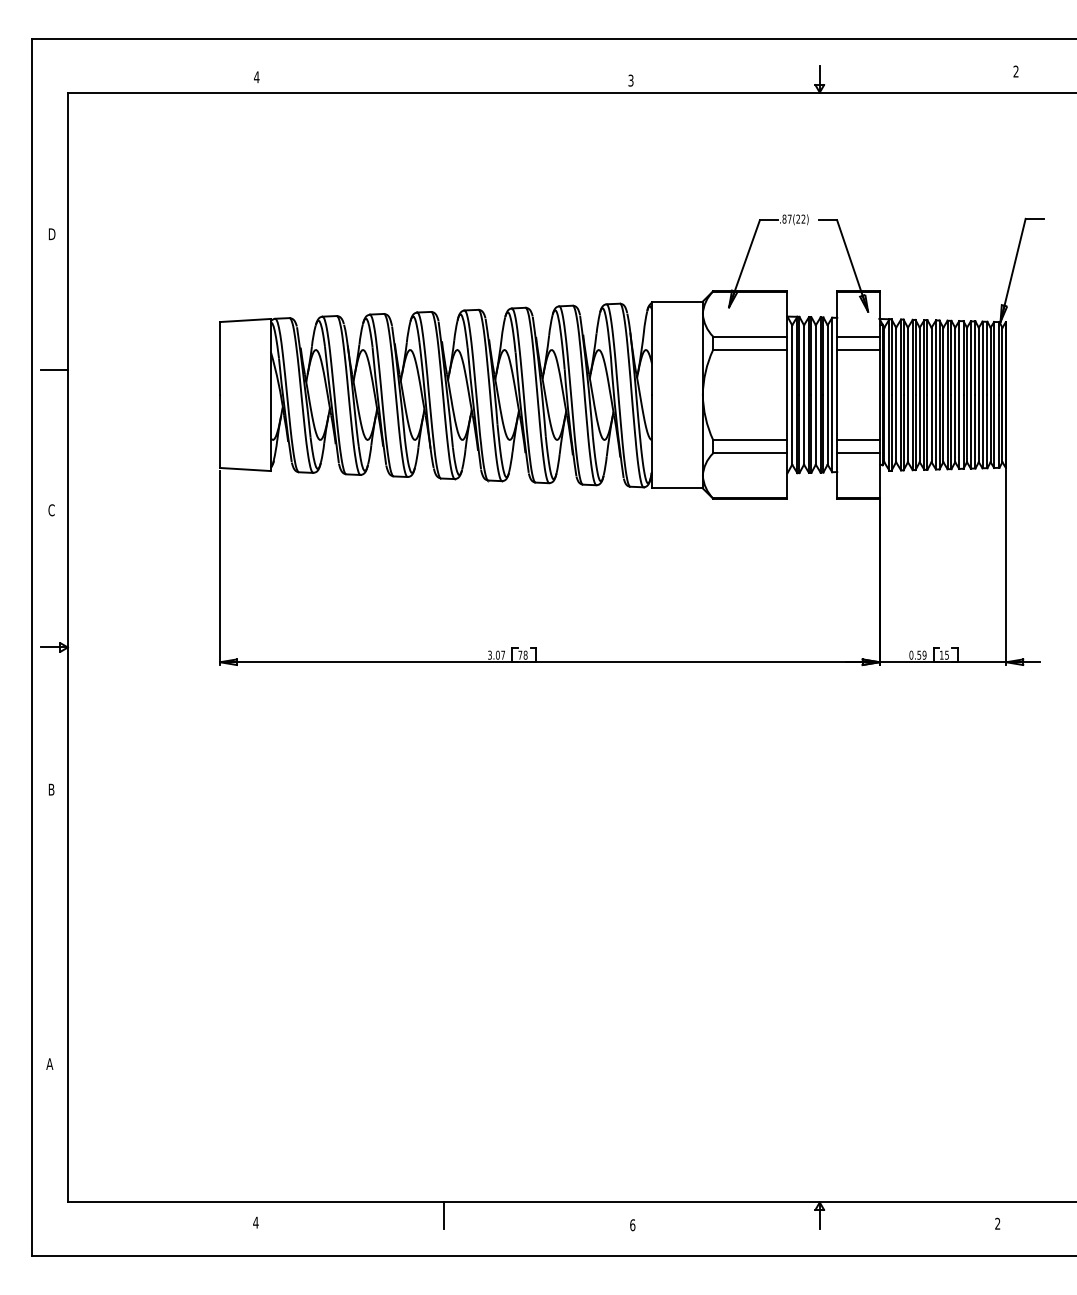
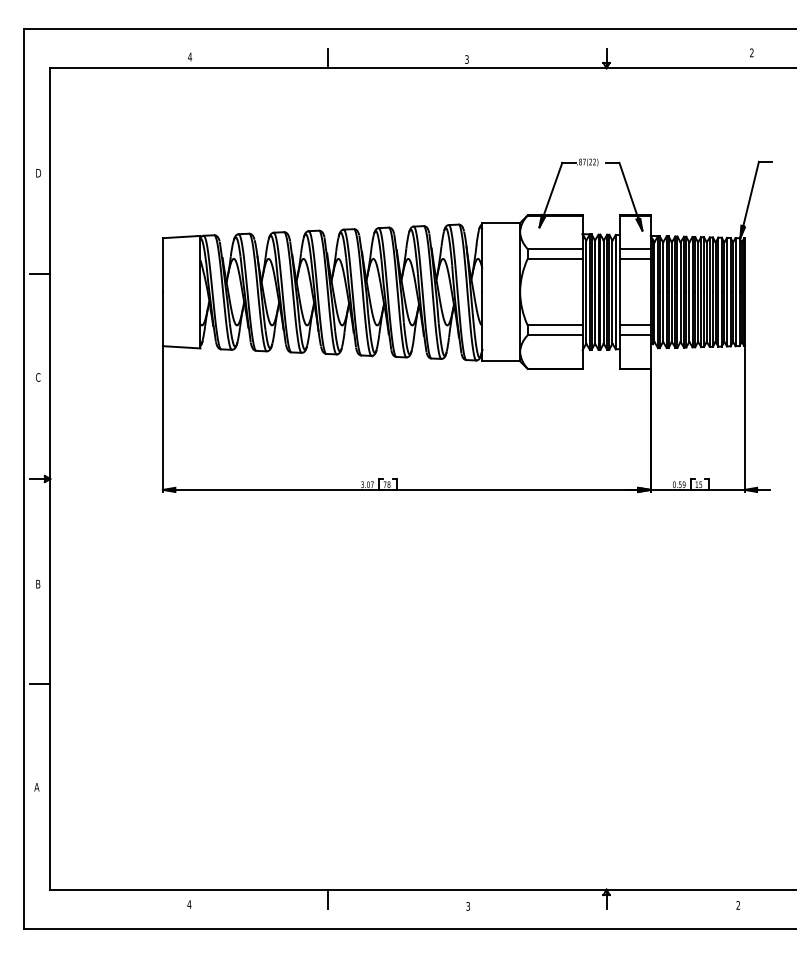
line: (443, 78) -> (328, 57), added
line: (54, 924) -> (40, 683), added
text: (632, 1225) -> (468, 906), 6 -> 3

